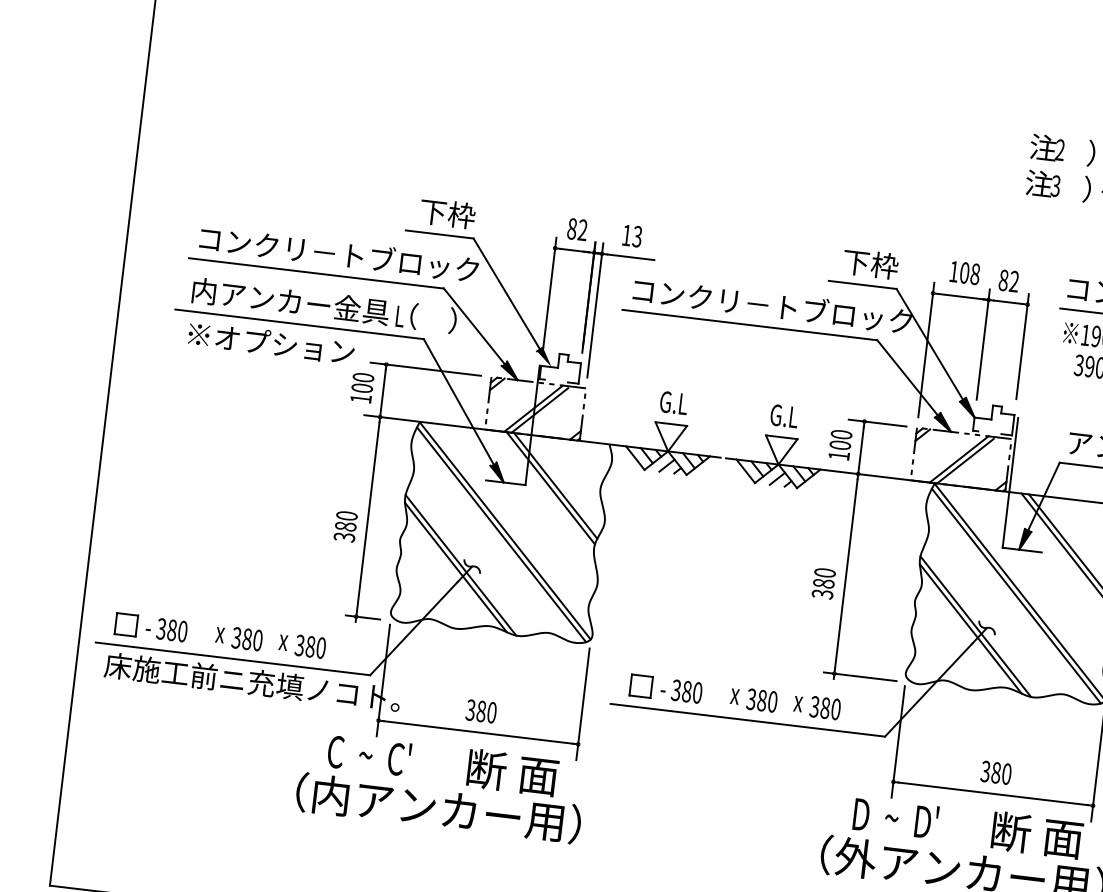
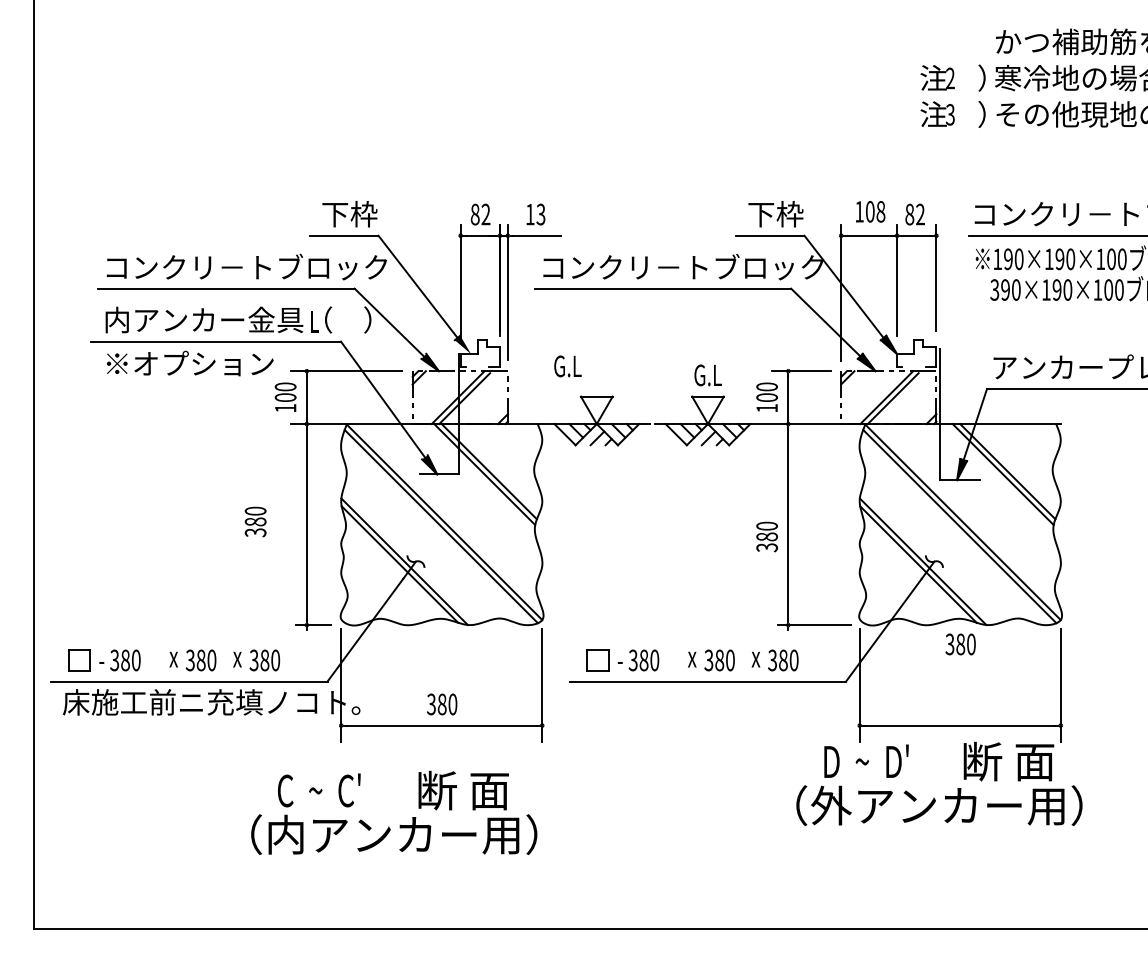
text: (673, 403) -> (567, 366), moved
text: (345, 526) -> (255, 521), moved
text: (996, 772) -> (960, 644), moved
text: (441, 786) -> (394, 812), moved

